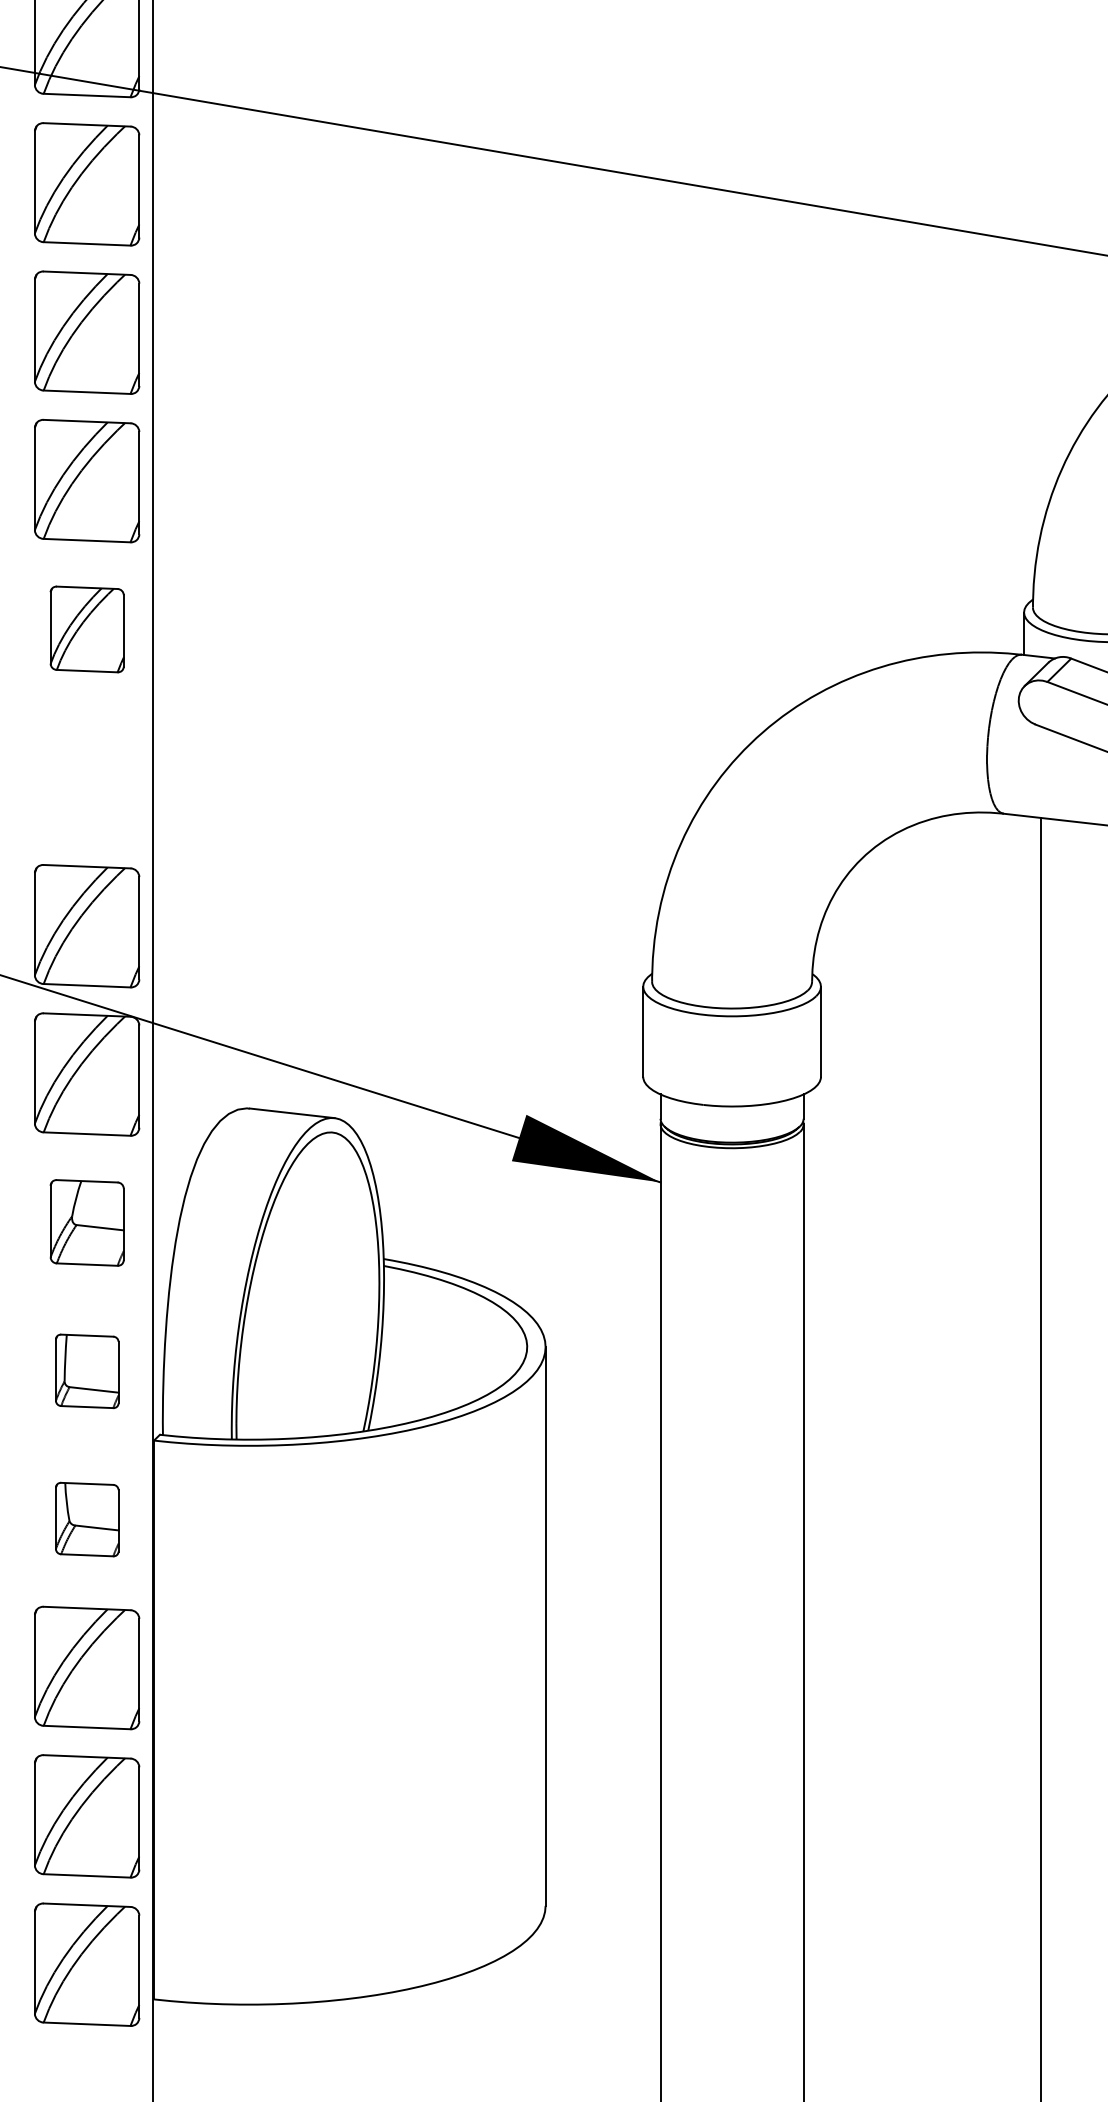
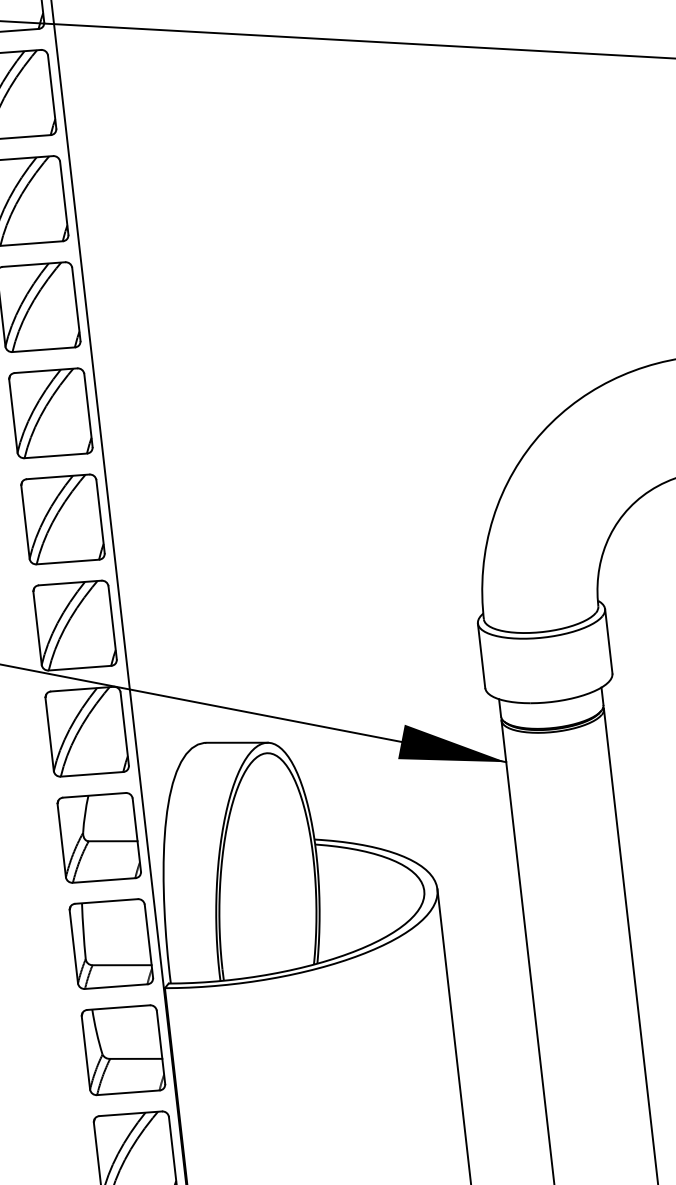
part: (87, 629) -> (51, 413), size x1.43
part: (87, 777) -> (63, 519), added
part: (87, 1222) -> (99, 837), size x1.43
part: (87, 1371) -> (111, 944), size x1.67
part: (87, 1519) -> (123, 1050), size x1.67

